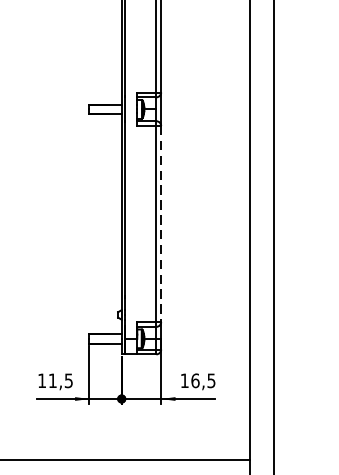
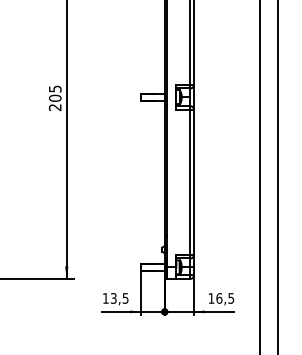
line: (161, 224) -> (194, 182), dashed -> solid
text: (52, 380) -> (113, 298), 11,5 -> 13,5

